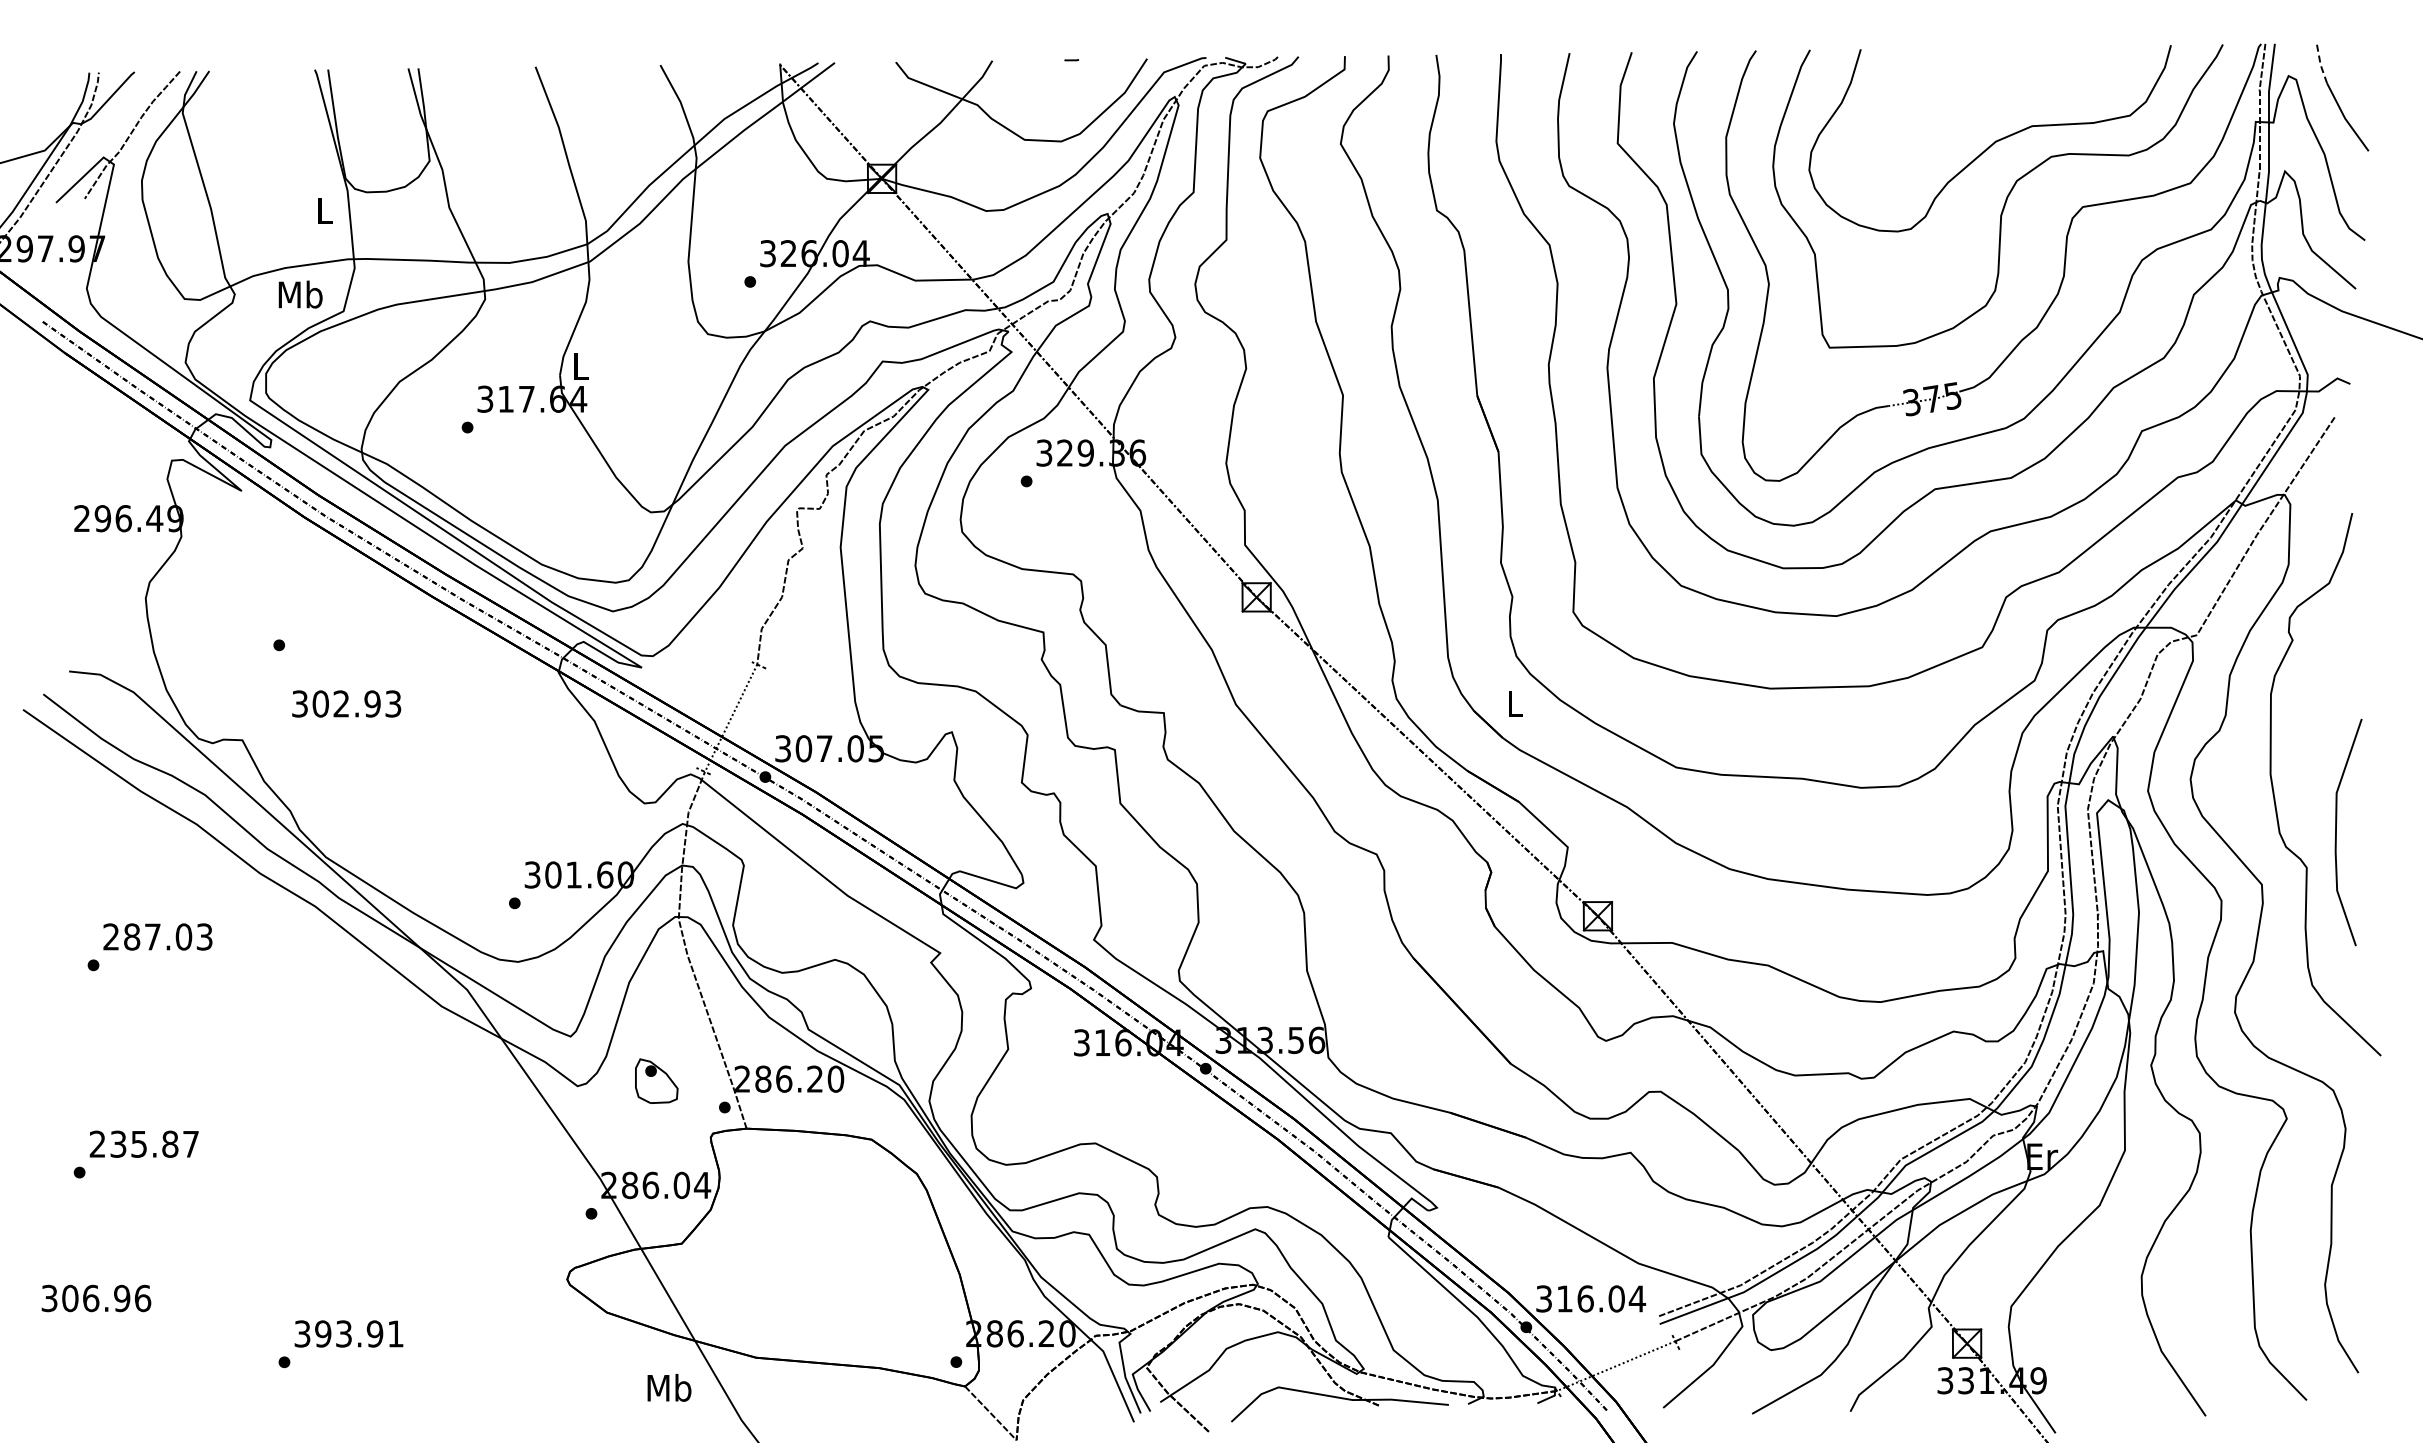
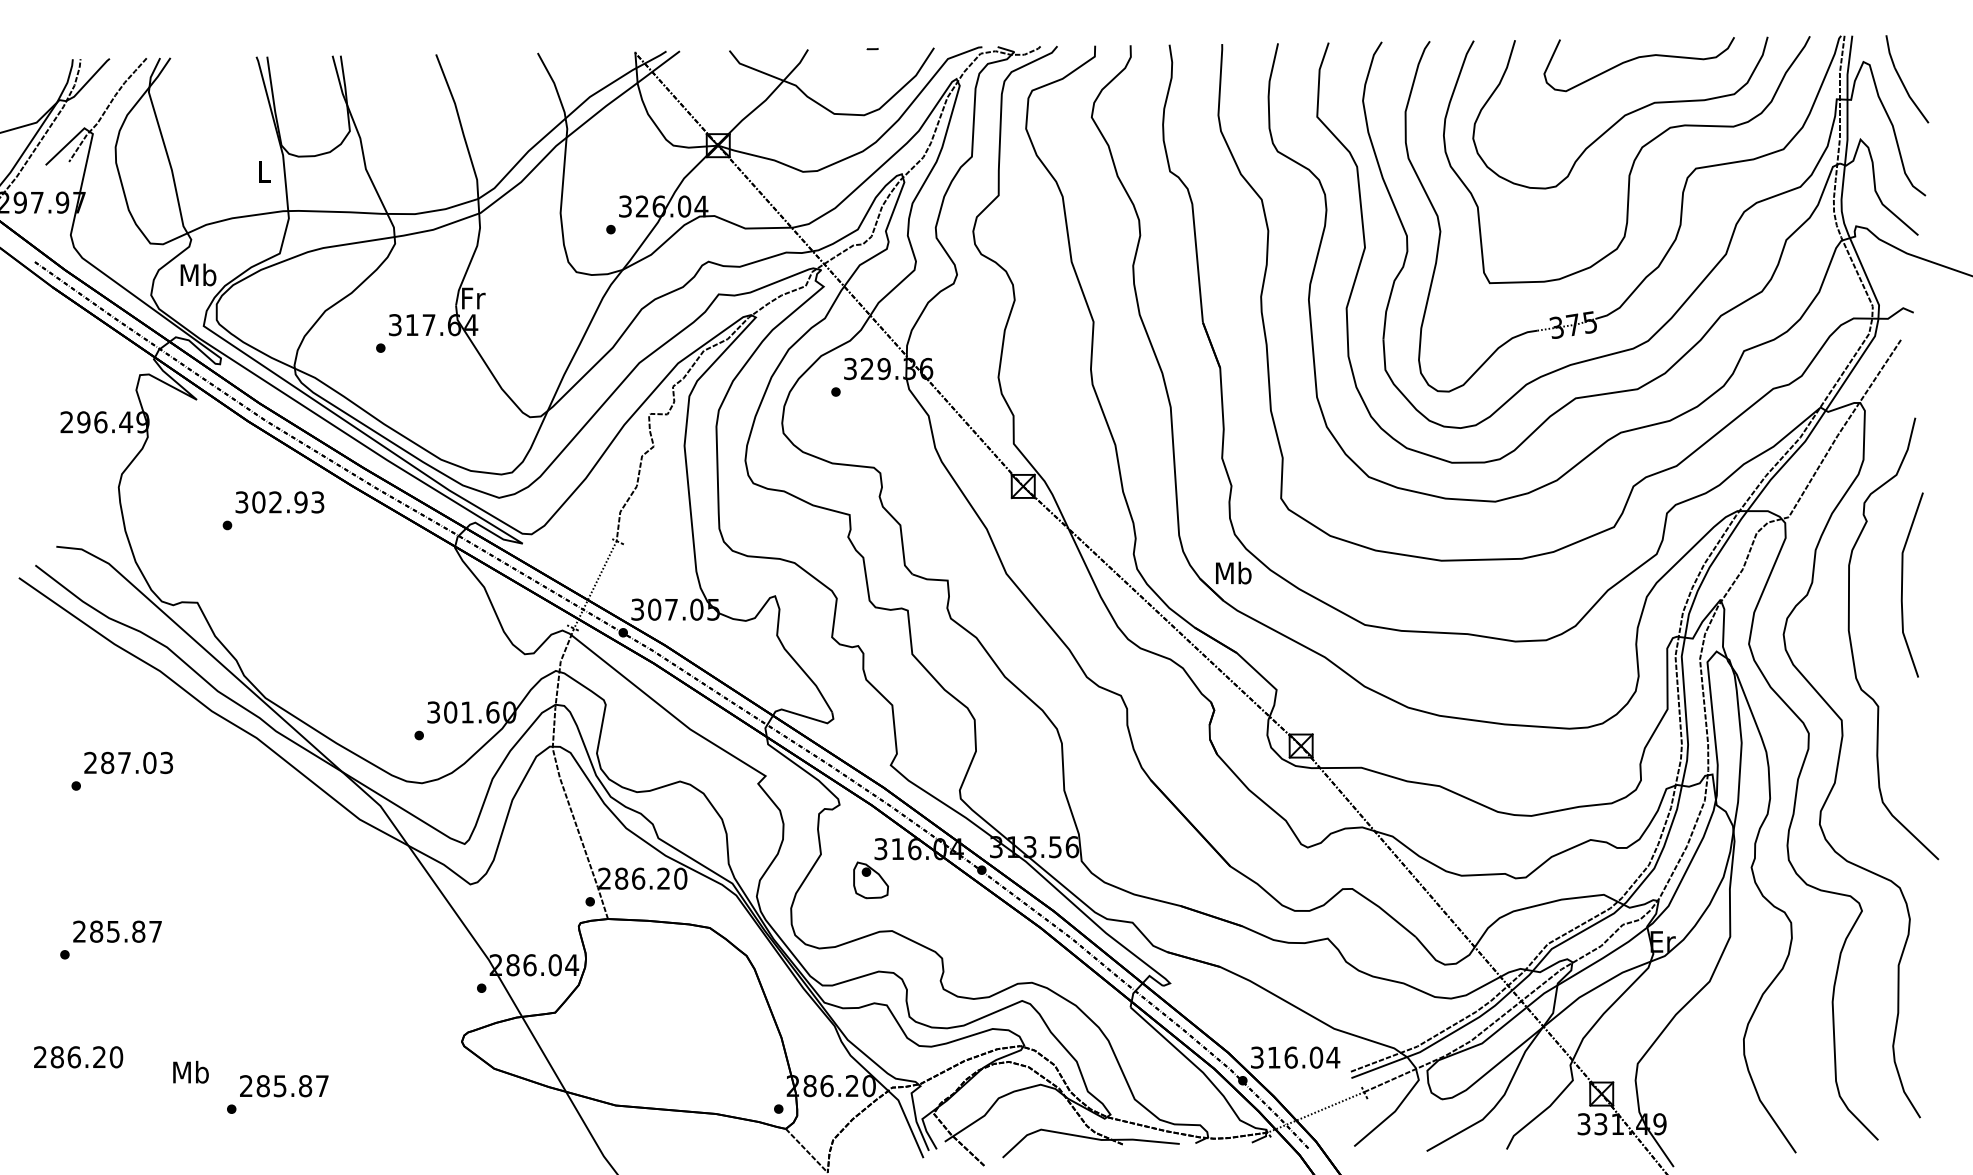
line: (2320, 64) -> (1889, 52), dashed -> solid
curve: (2010, 72) -> (1637, 59), added
text: (300, 294) -> (198, 274), moved
text: (581, 366) -> (473, 298), L -> Fr
text: (346, 703) -> (279, 502), moved
text: (1515, 703) -> (1234, 572), L -> Mb
line: (2336, 832) -> (1902, 585), moved
part: (656, 1080) -> (870, 879), moved
text: (118, 1143) -> (96, 931), 235.87 -> 285.87
text: (96, 1298) -> (78, 1057), 306.96 -> 286.20
text: (348, 1333) -> (283, 1085), 393.91 -> 285.87
text: (669, 1387) -> (191, 1071), moved

